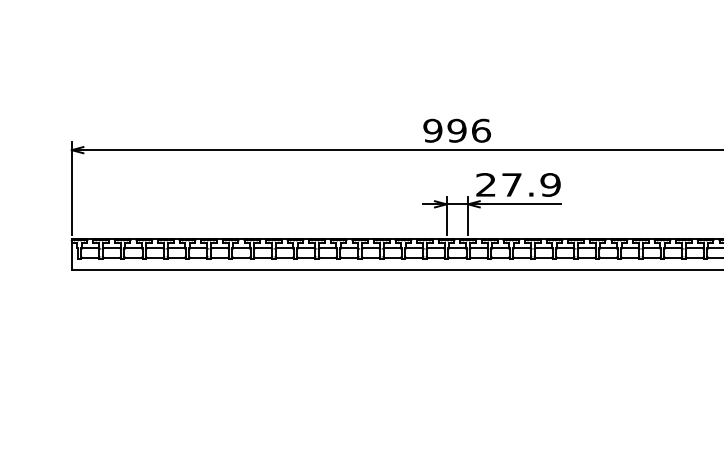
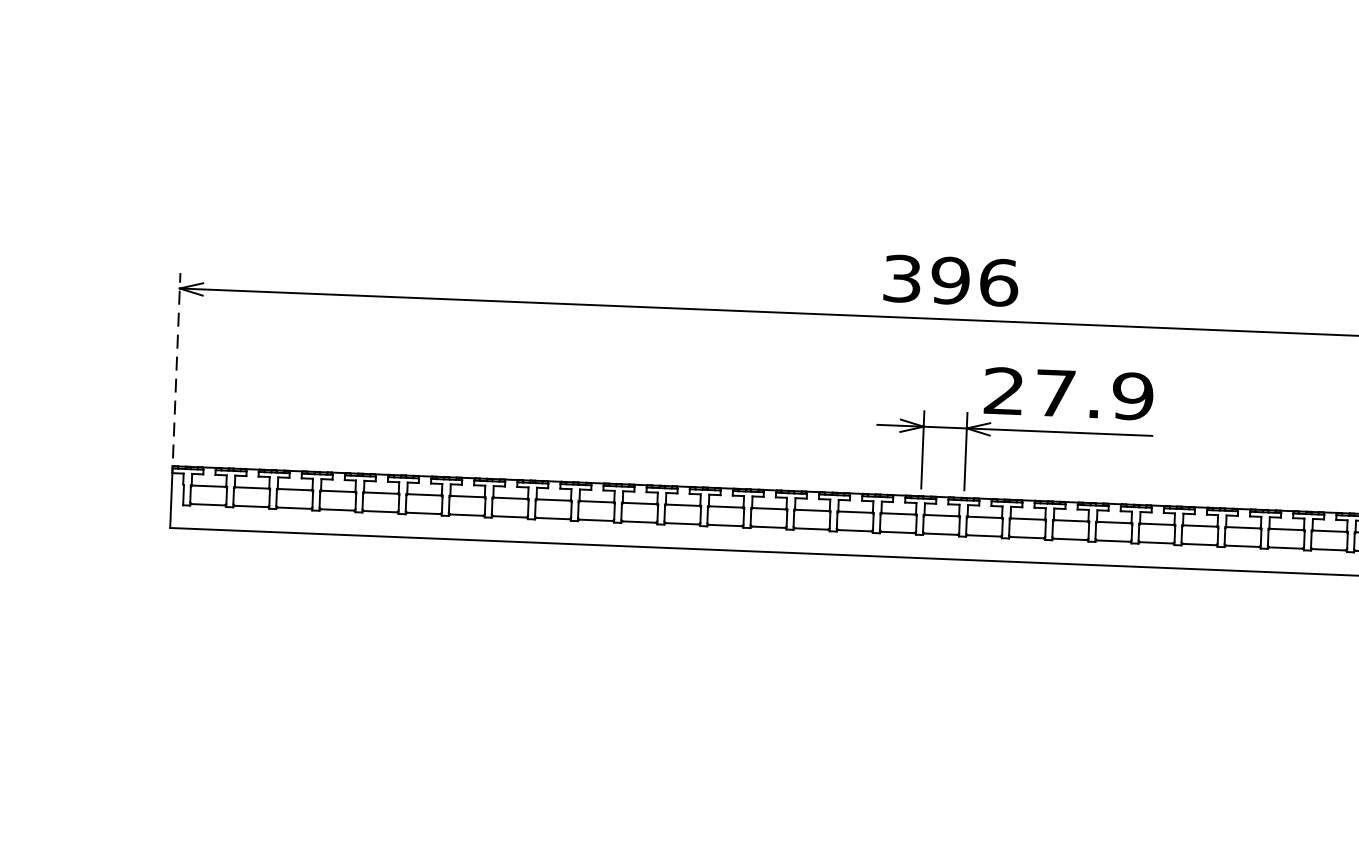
text: (432, 130) -> (901, 278), 996 -> 396
line: (71, 188) -> (176, 365), solid -> dashed

